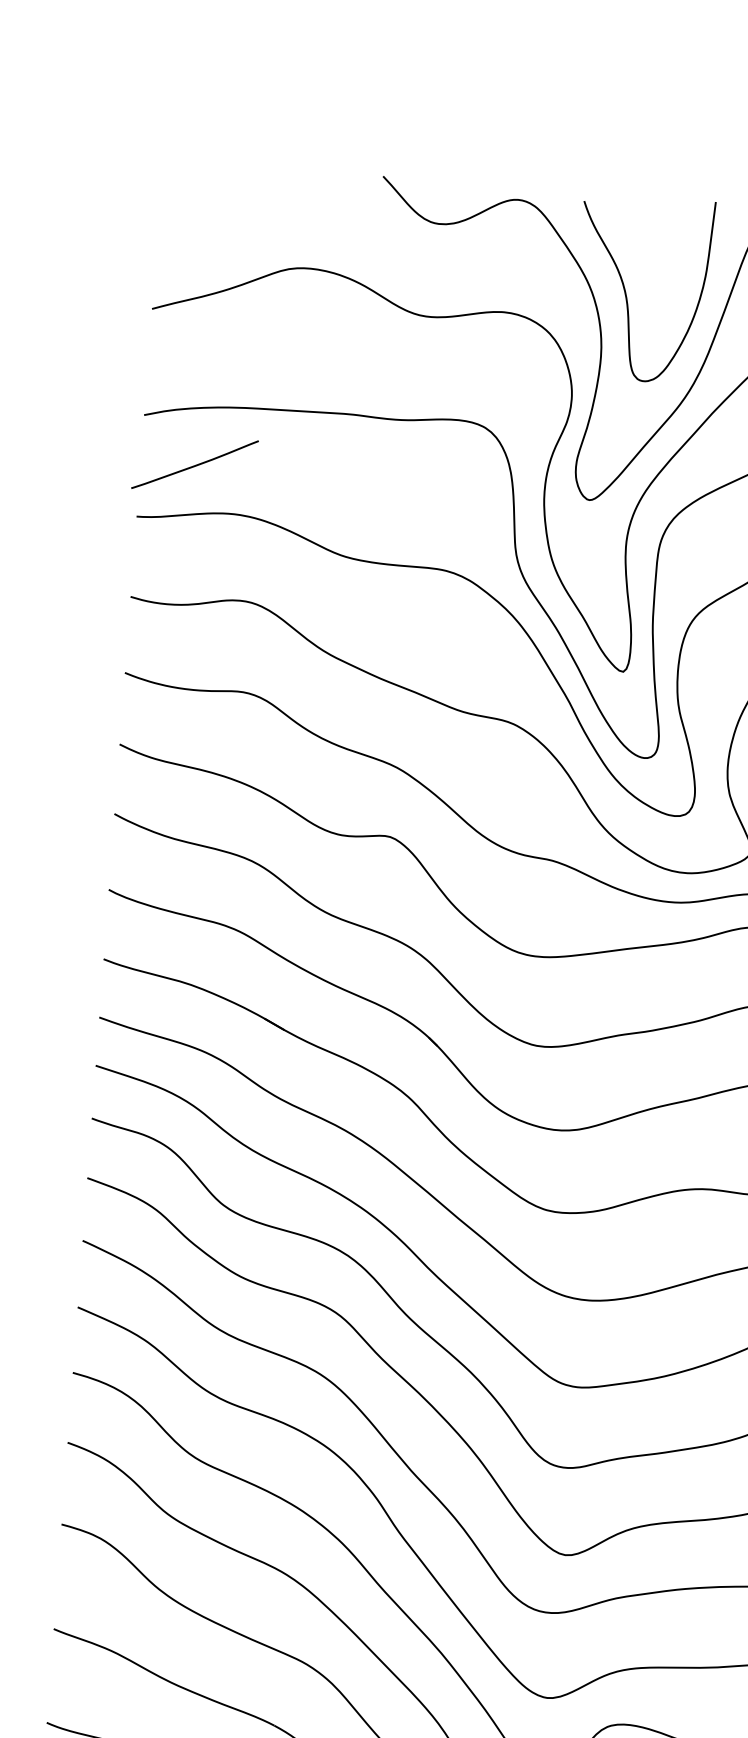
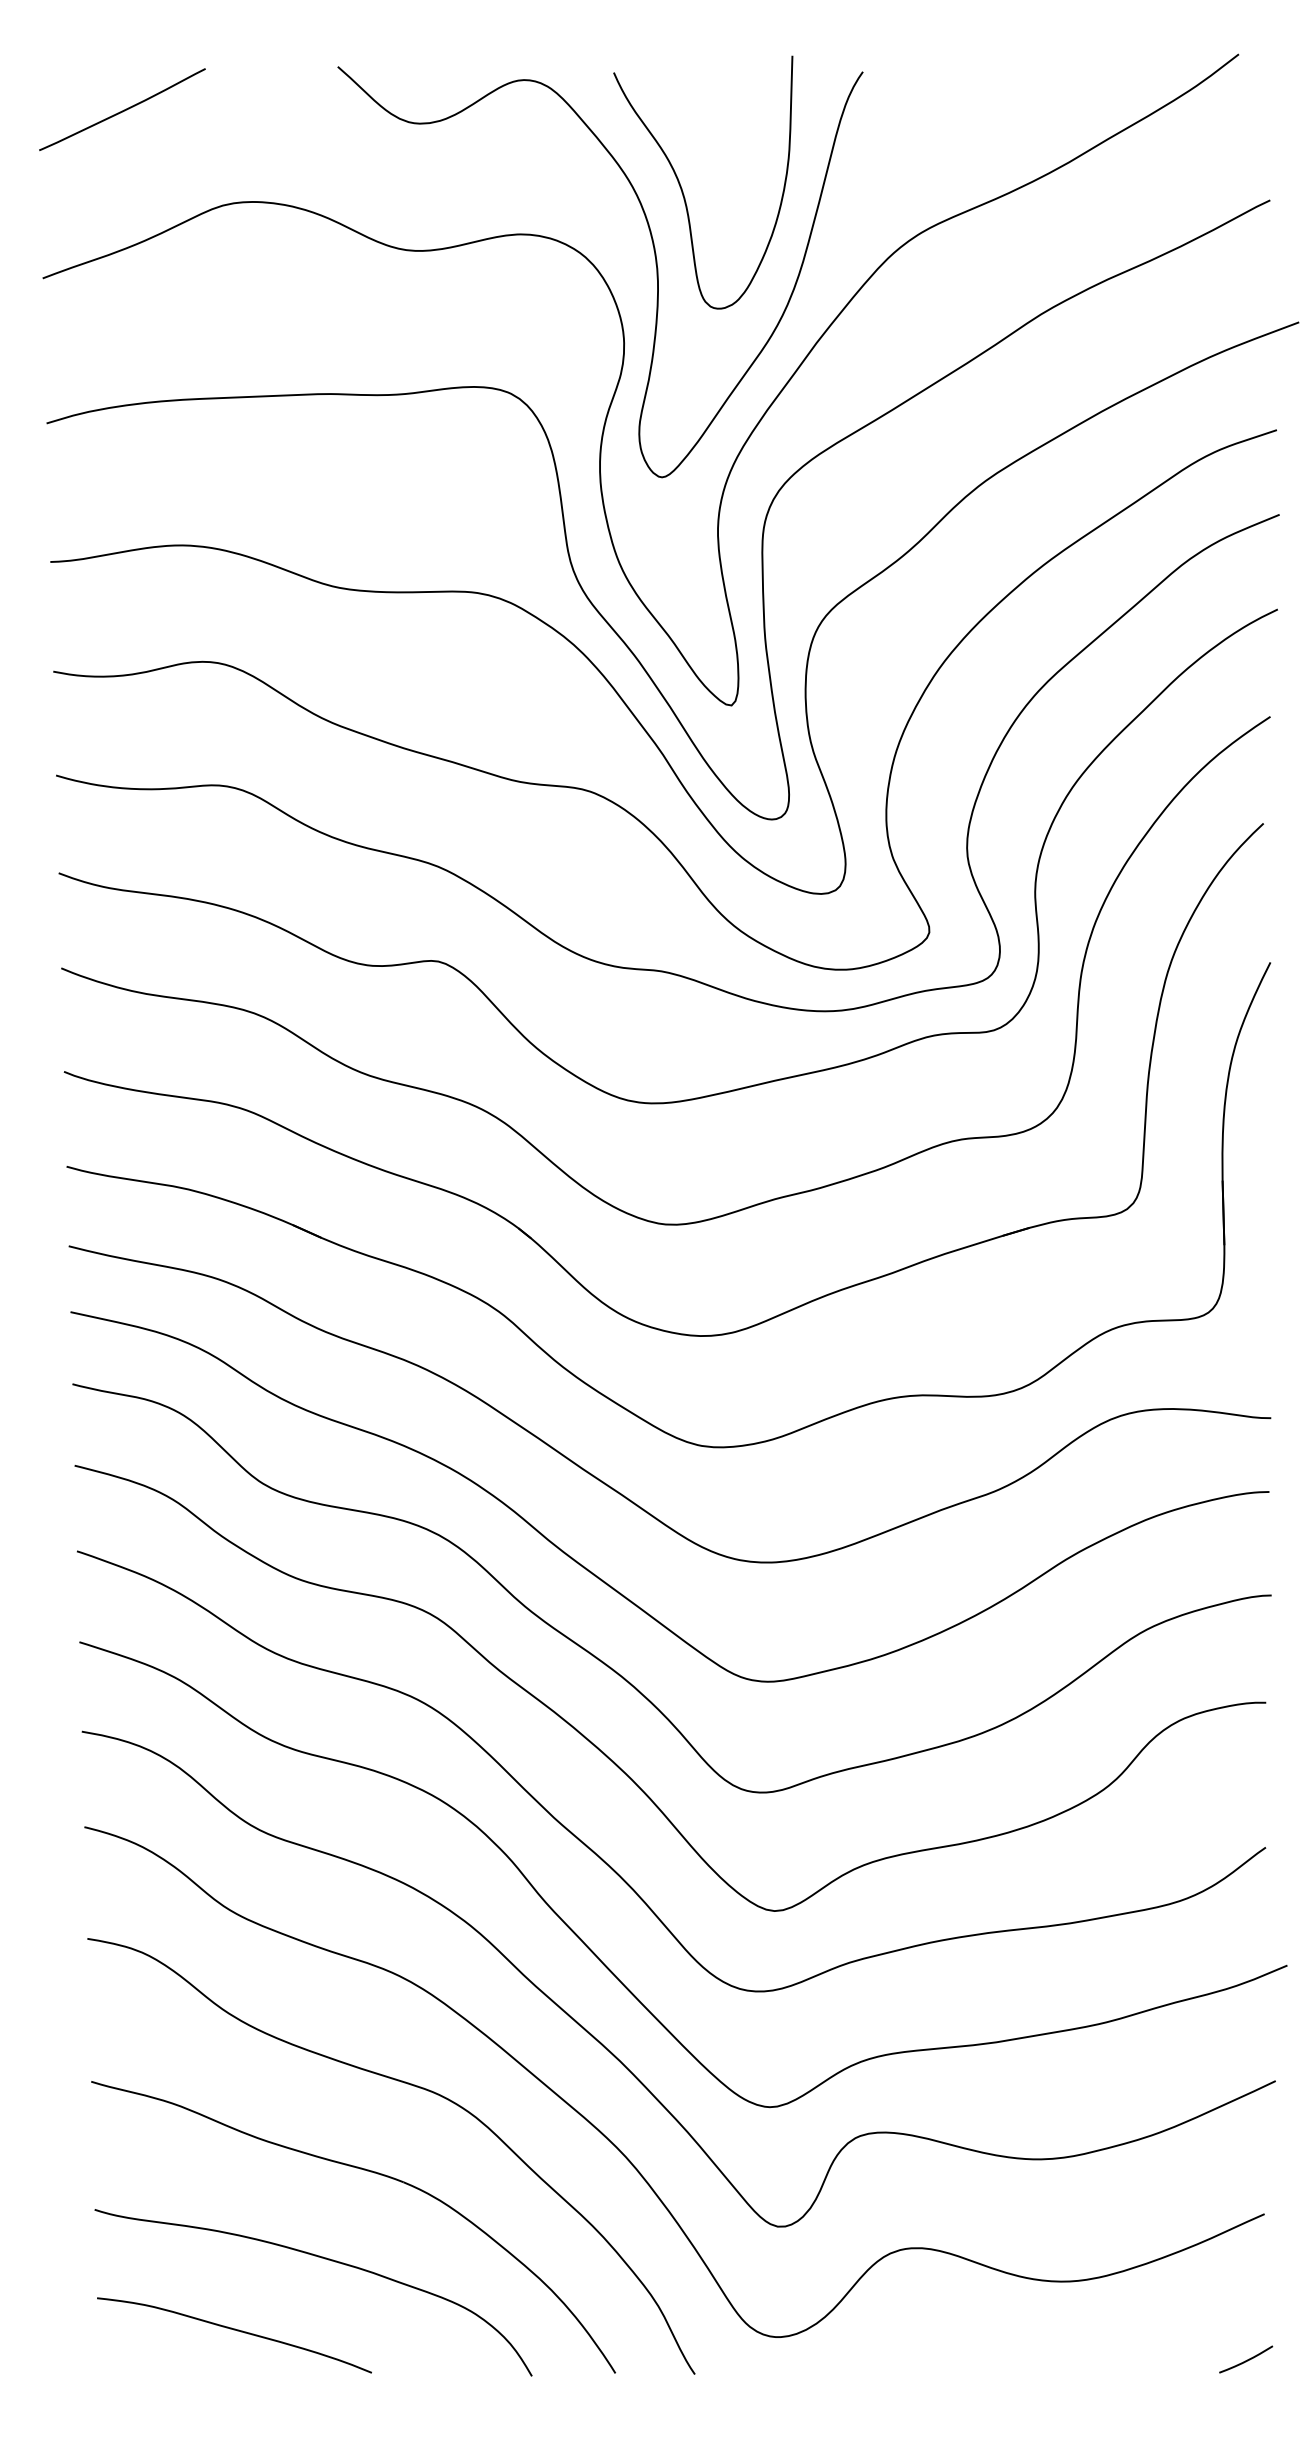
curve: (195, 465) -> (122, 110), moved

